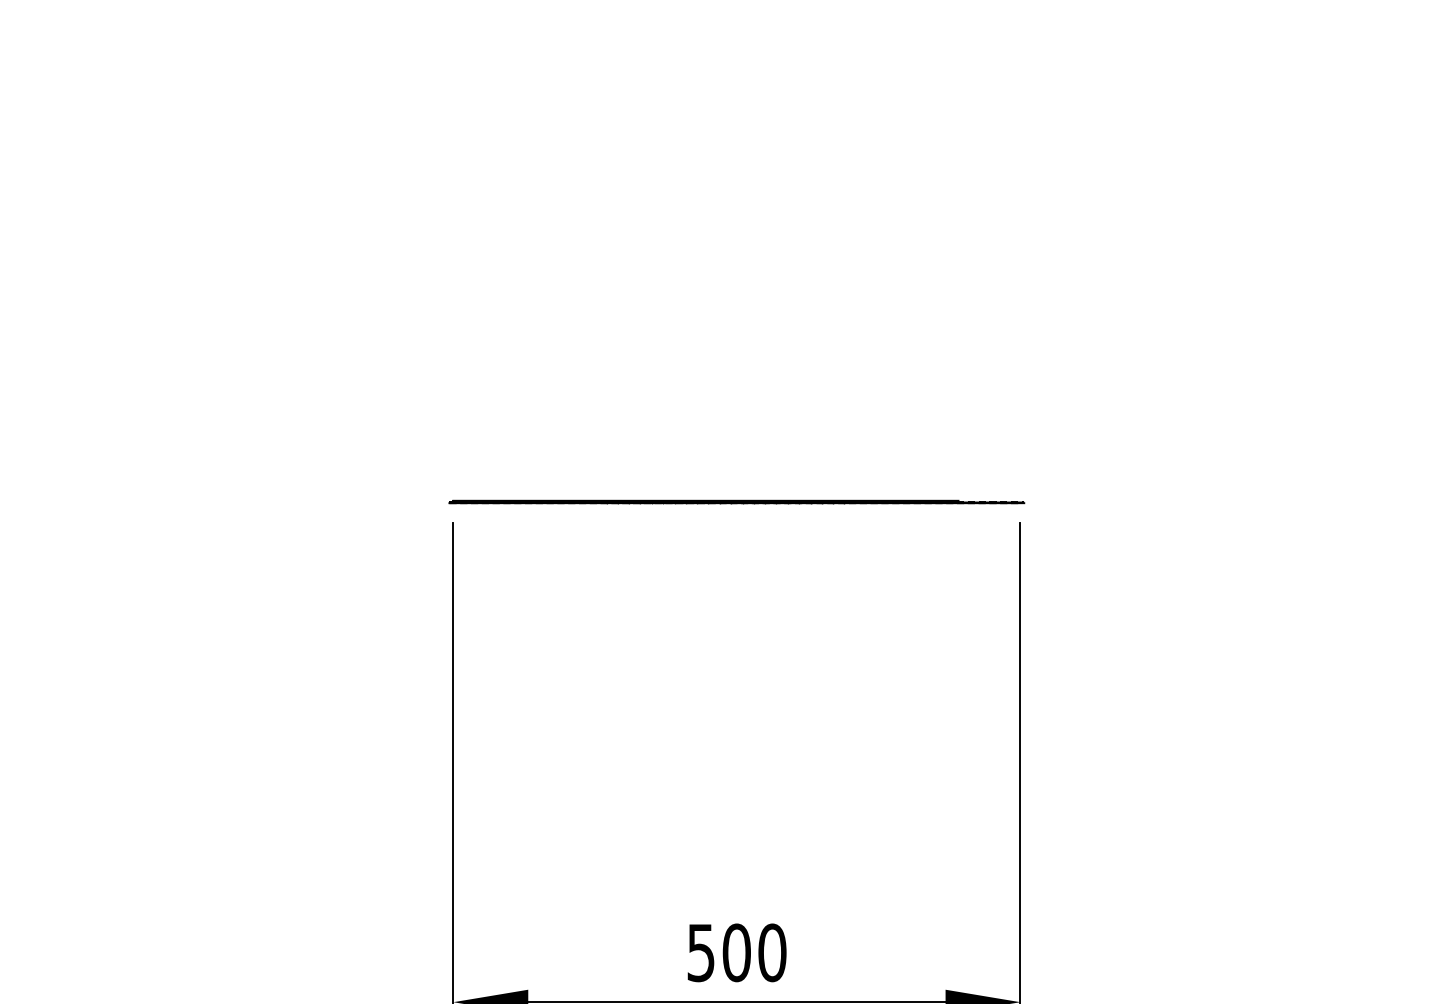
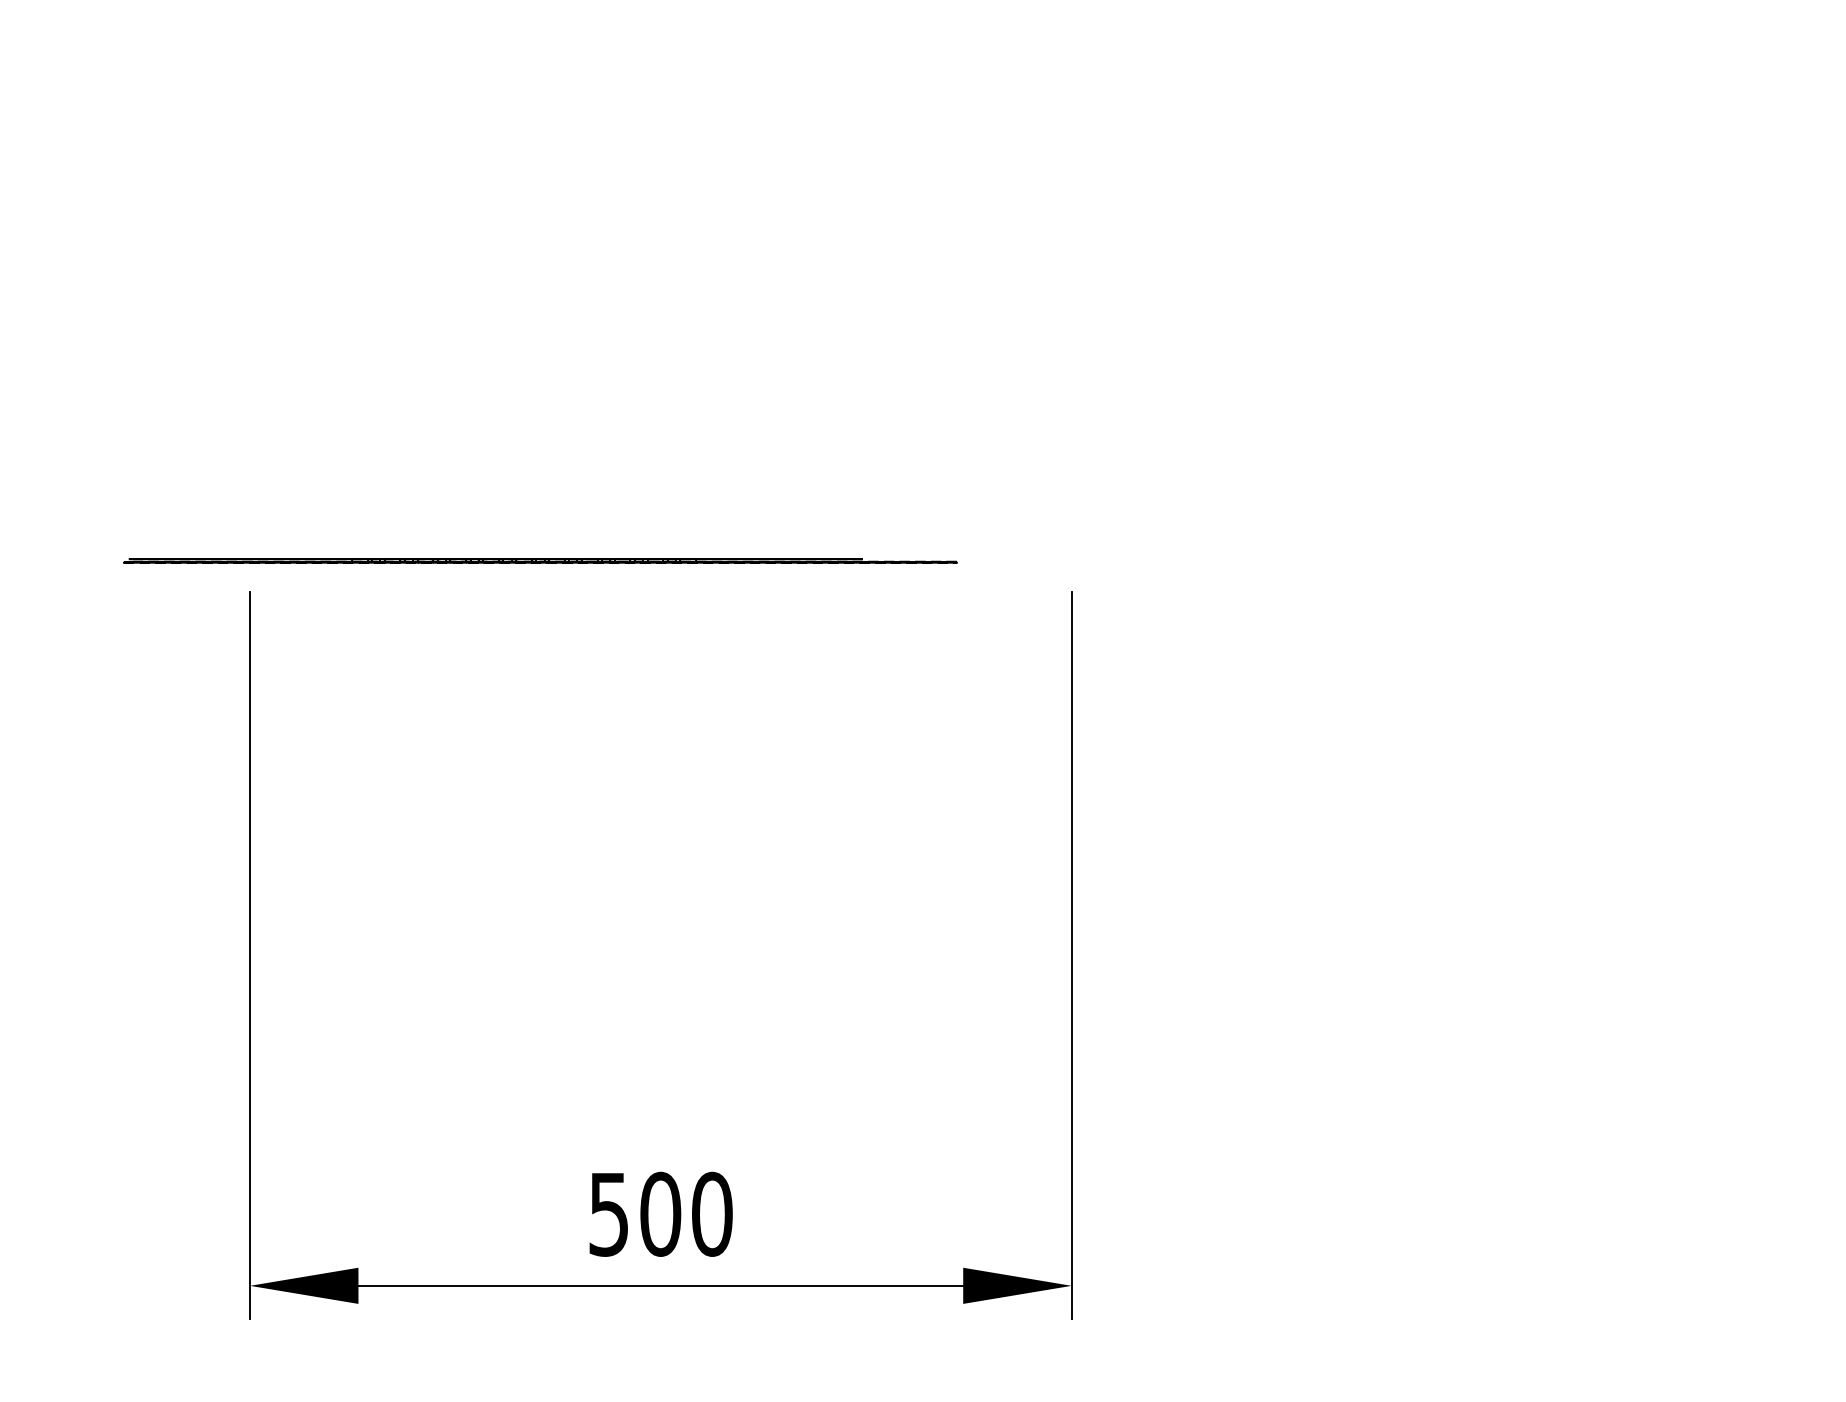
part: (736, 501) -> (539, 560), moved

